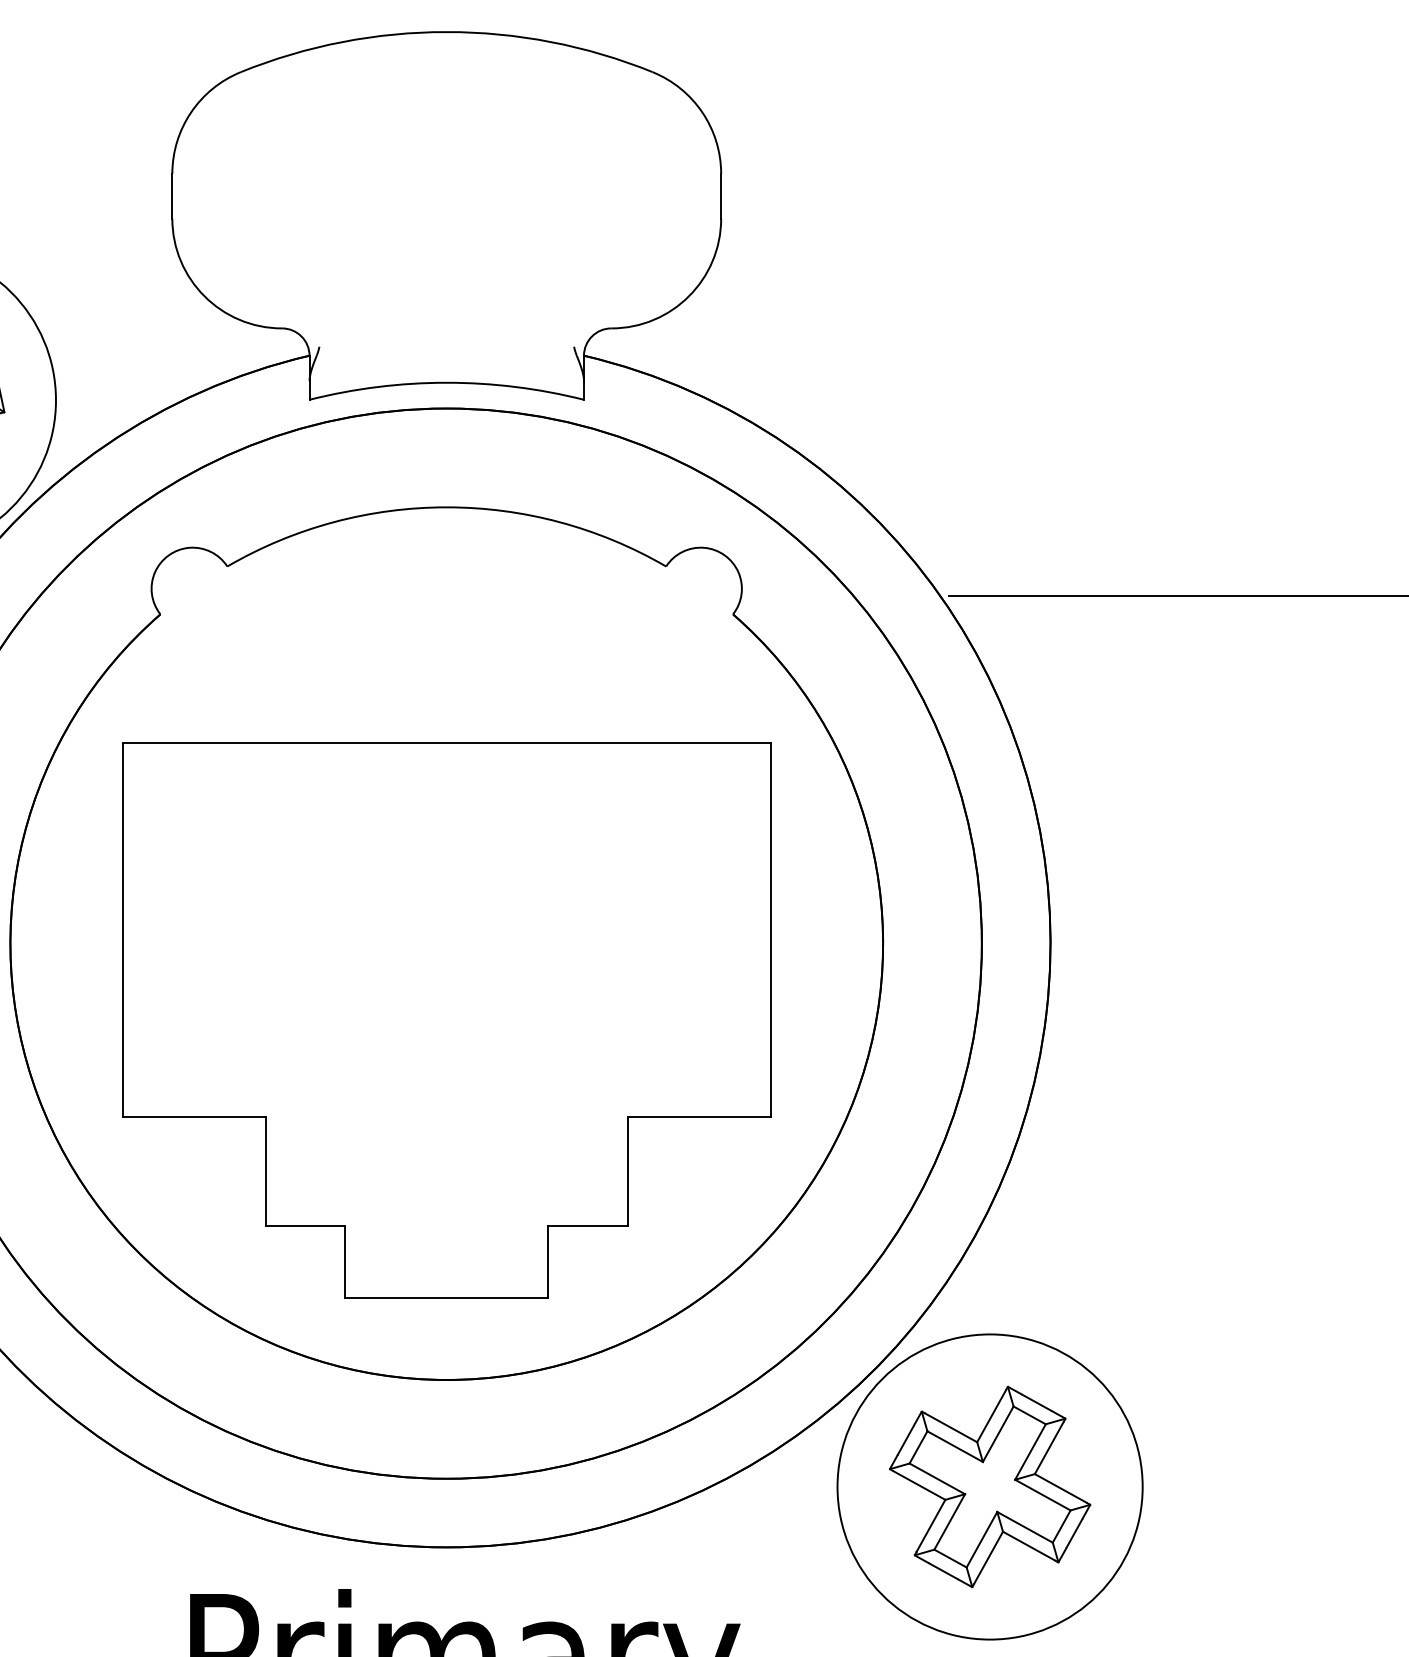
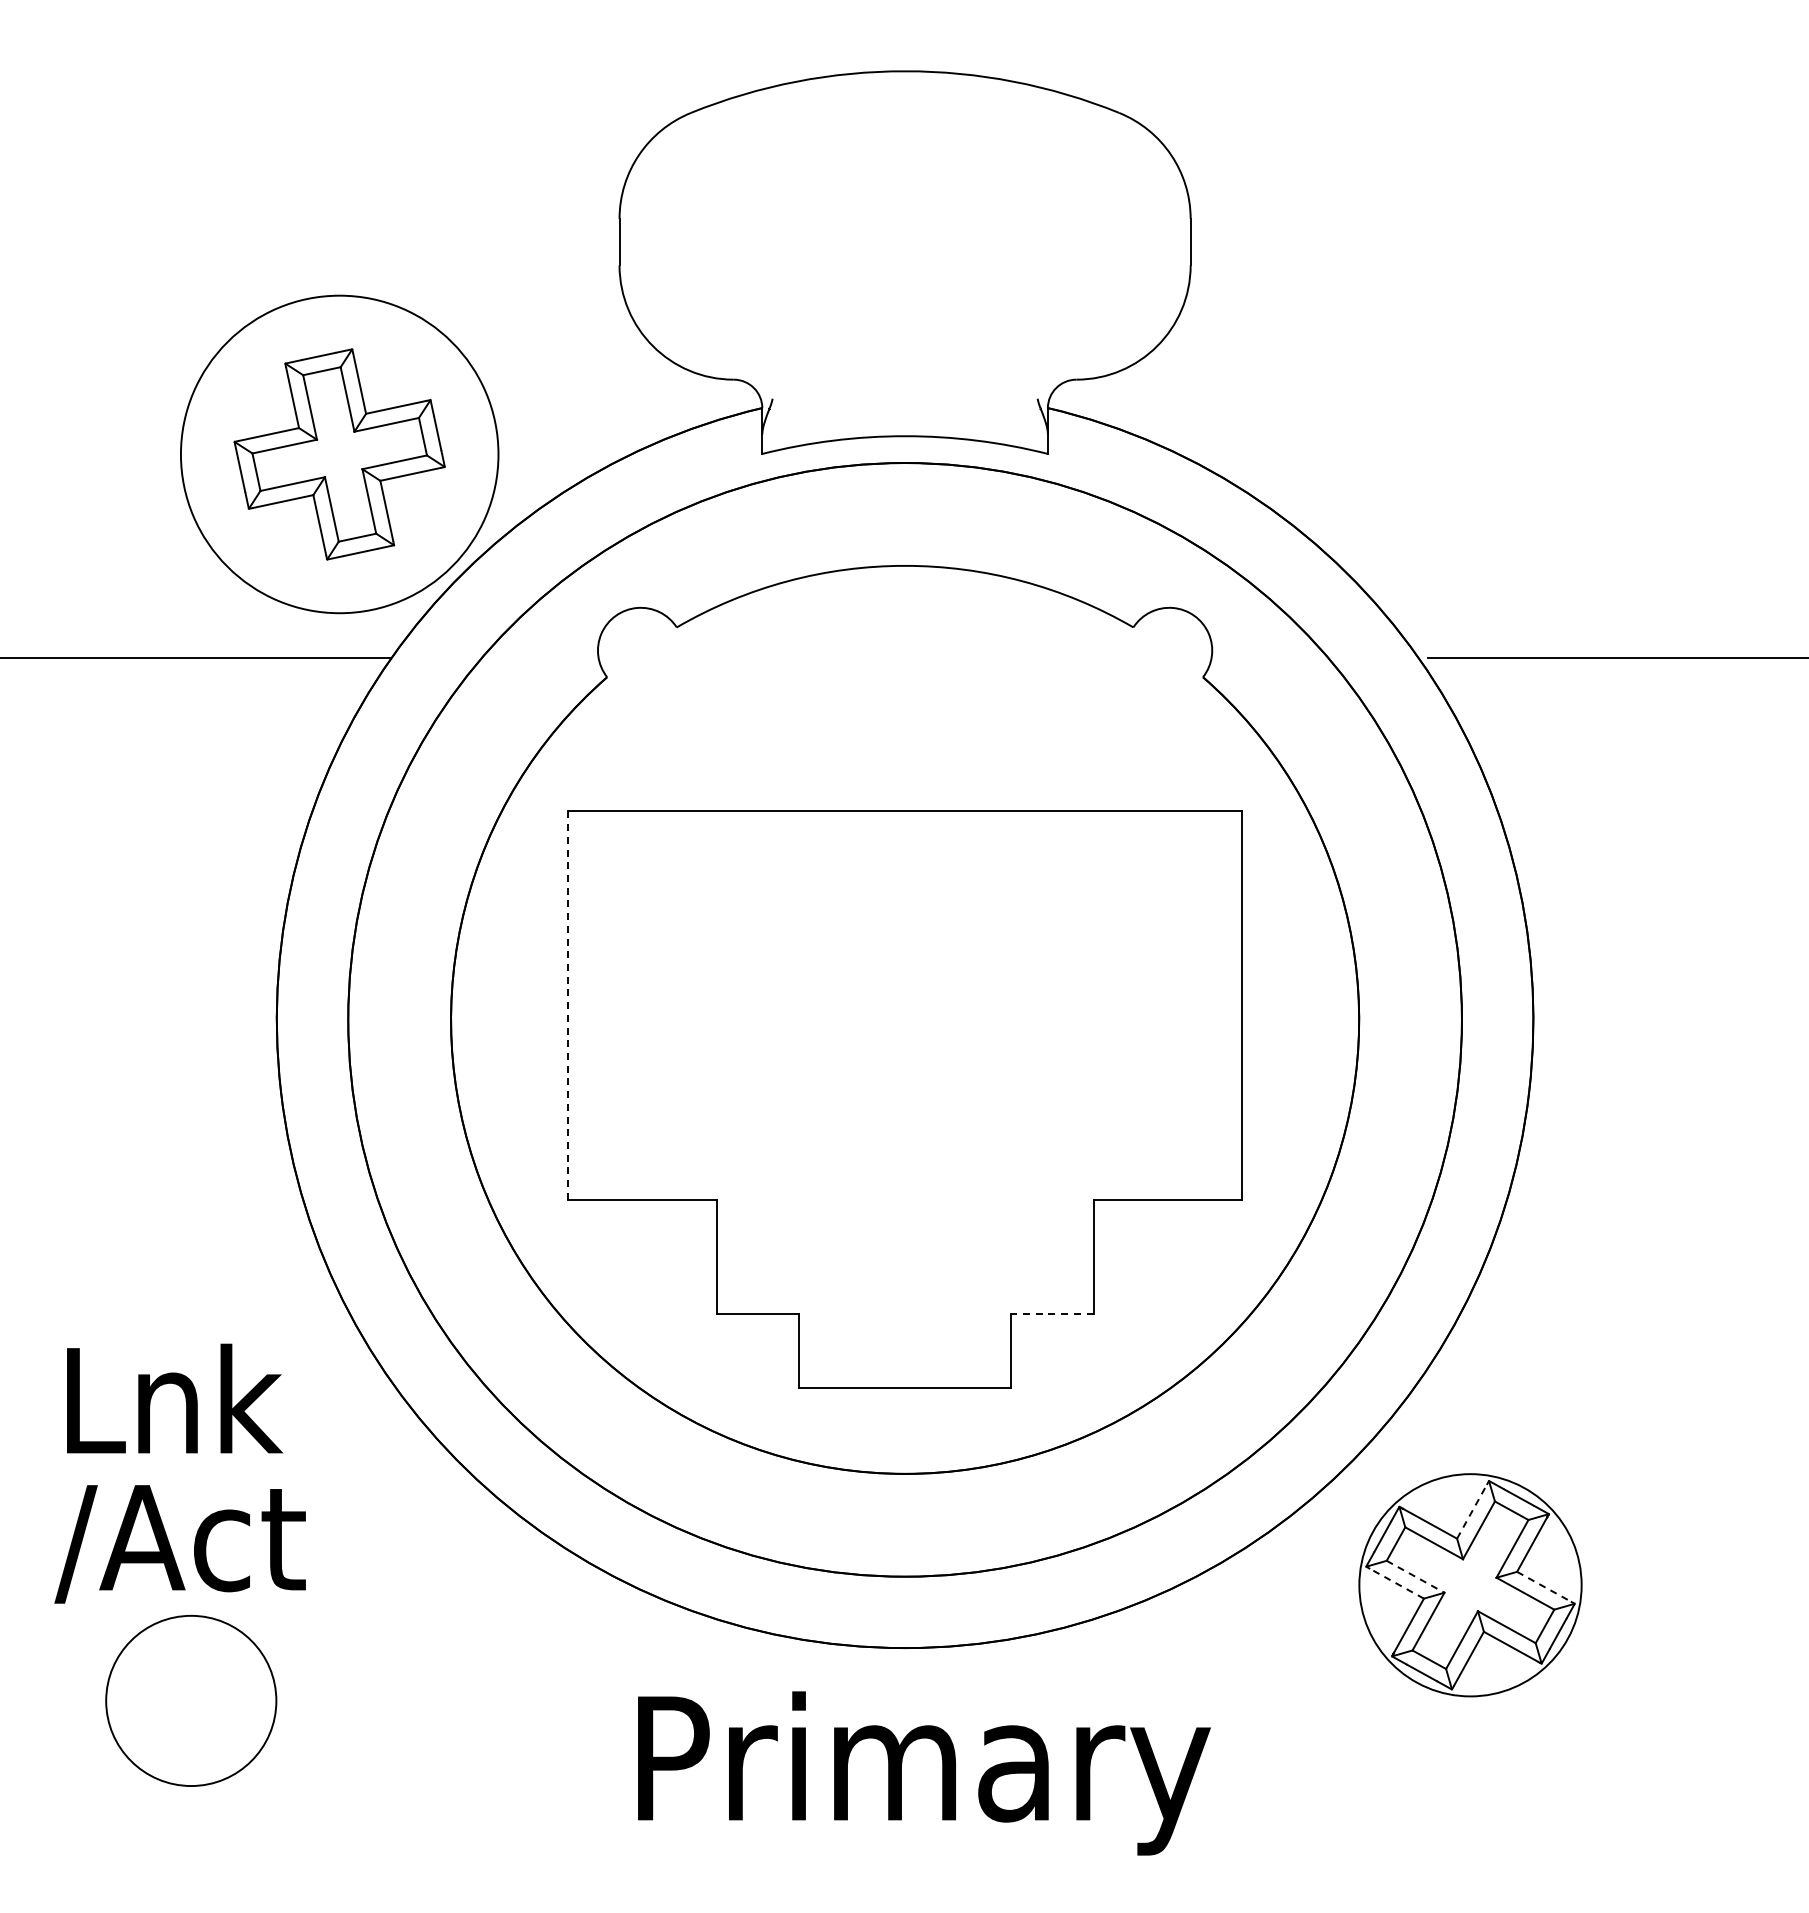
line: (123, 929) -> (568, 1005), solid -> dashed
line: (587, 1226) -> (1051, 1314), solid -> dashed
line: (991, 1416) -> (1471, 1511), solid -> dashed
line: (937, 1478) -> (1415, 1576), solid -> dashed
line: (919, 1485) -> (1397, 1583), solid -> dashed
circle: (990, 1487) -> (1470, 1585), size x0.7
line: (1060, 1488) -> (1543, 1586), solid -> dashed

